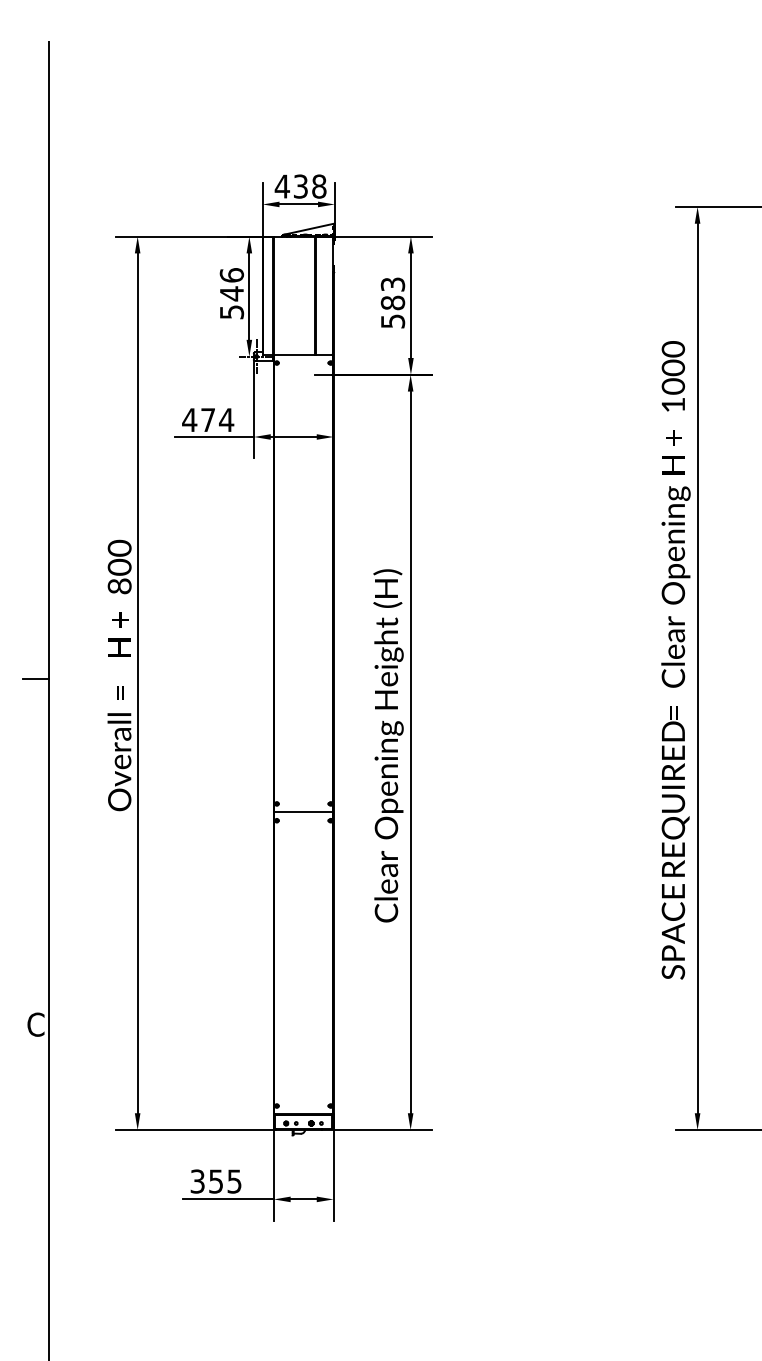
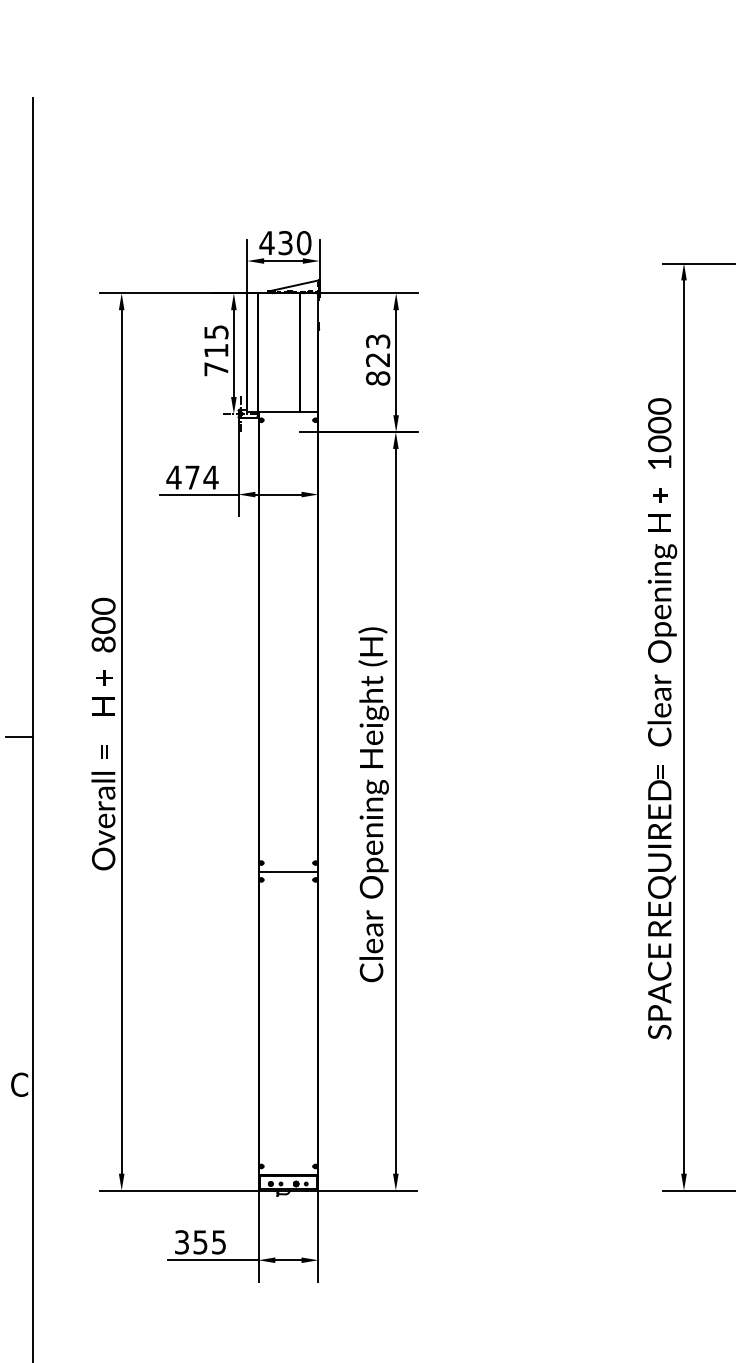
text: (319, 186) -> (304, 242), 438 -> 430
text: (231, 293) -> (215, 350), 546 -> 715
text: (392, 311) -> (377, 368), 583 -> 823

